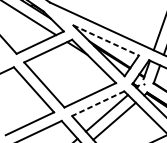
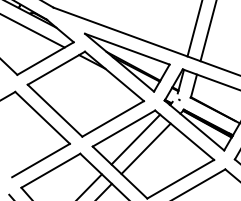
line: (106, 40) -> (127, 49), dashed -> solid
line: (97, 103) -> (123, 128), dashed -> solid

